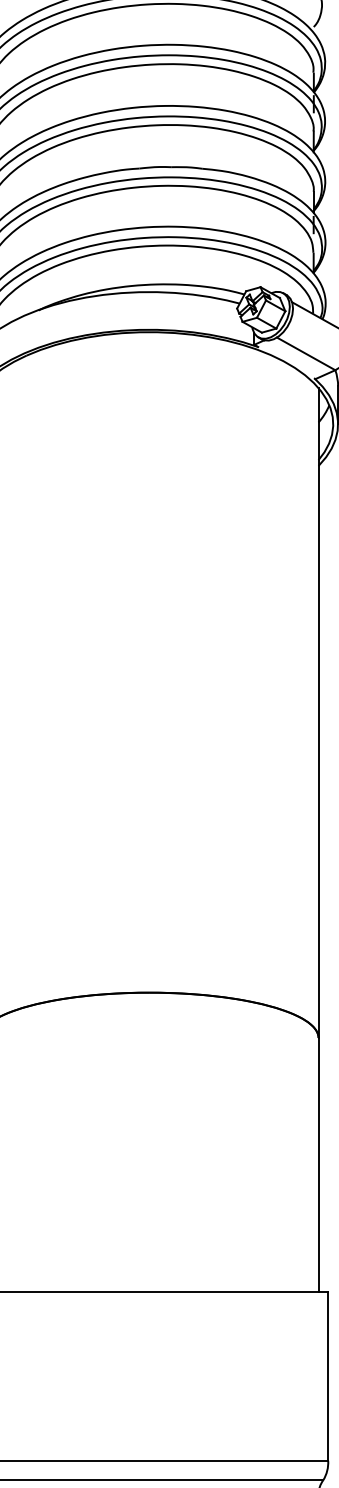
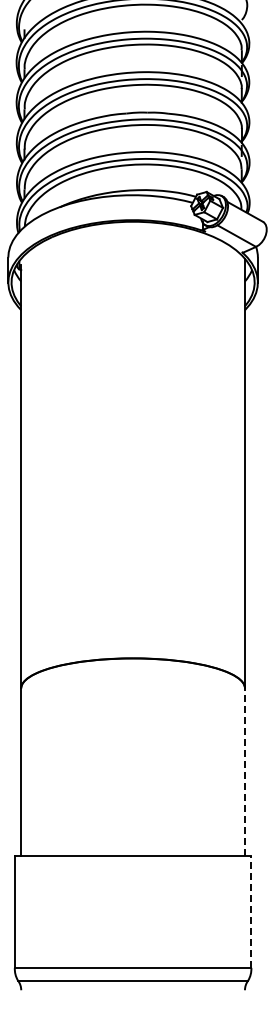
line: (317, 1165) -> (244, 772), solid -> dashed
line: (328, 1375) -> (251, 911), solid -> dashed

